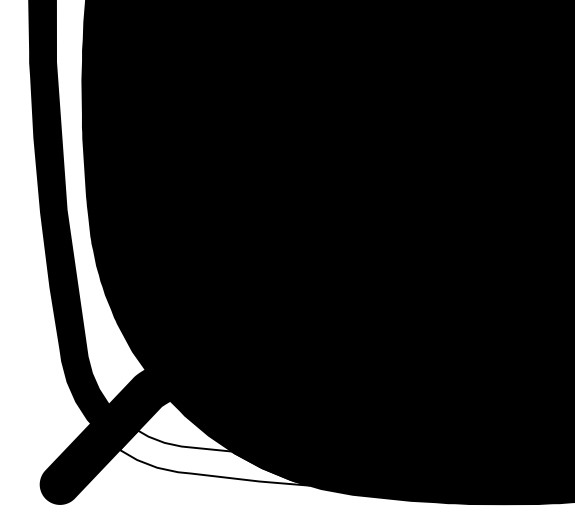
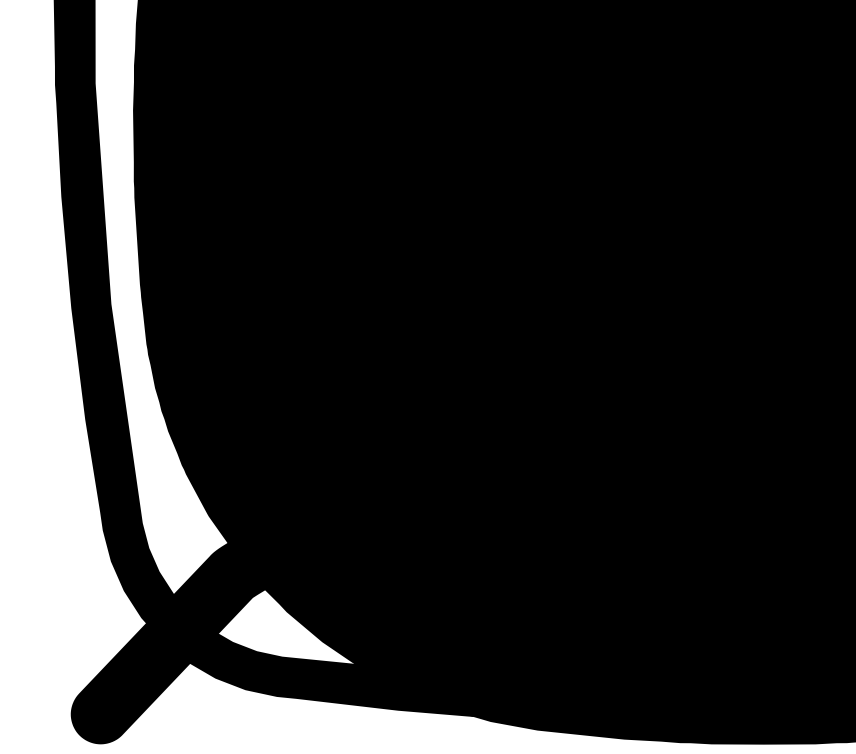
fill: (214, 457) -> (331, 673), added

